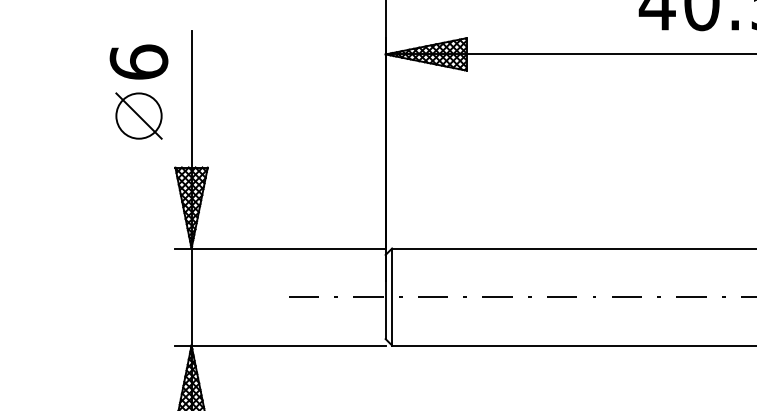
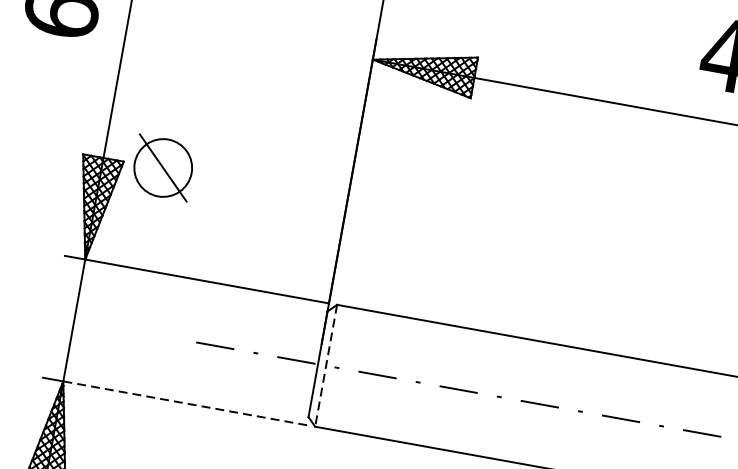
part: (138, 115) -> (162, 167), moved
line: (392, 297) -> (326, 366), solid -> dashed
line: (288, 345) -> (185, 403), solid -> dashed

